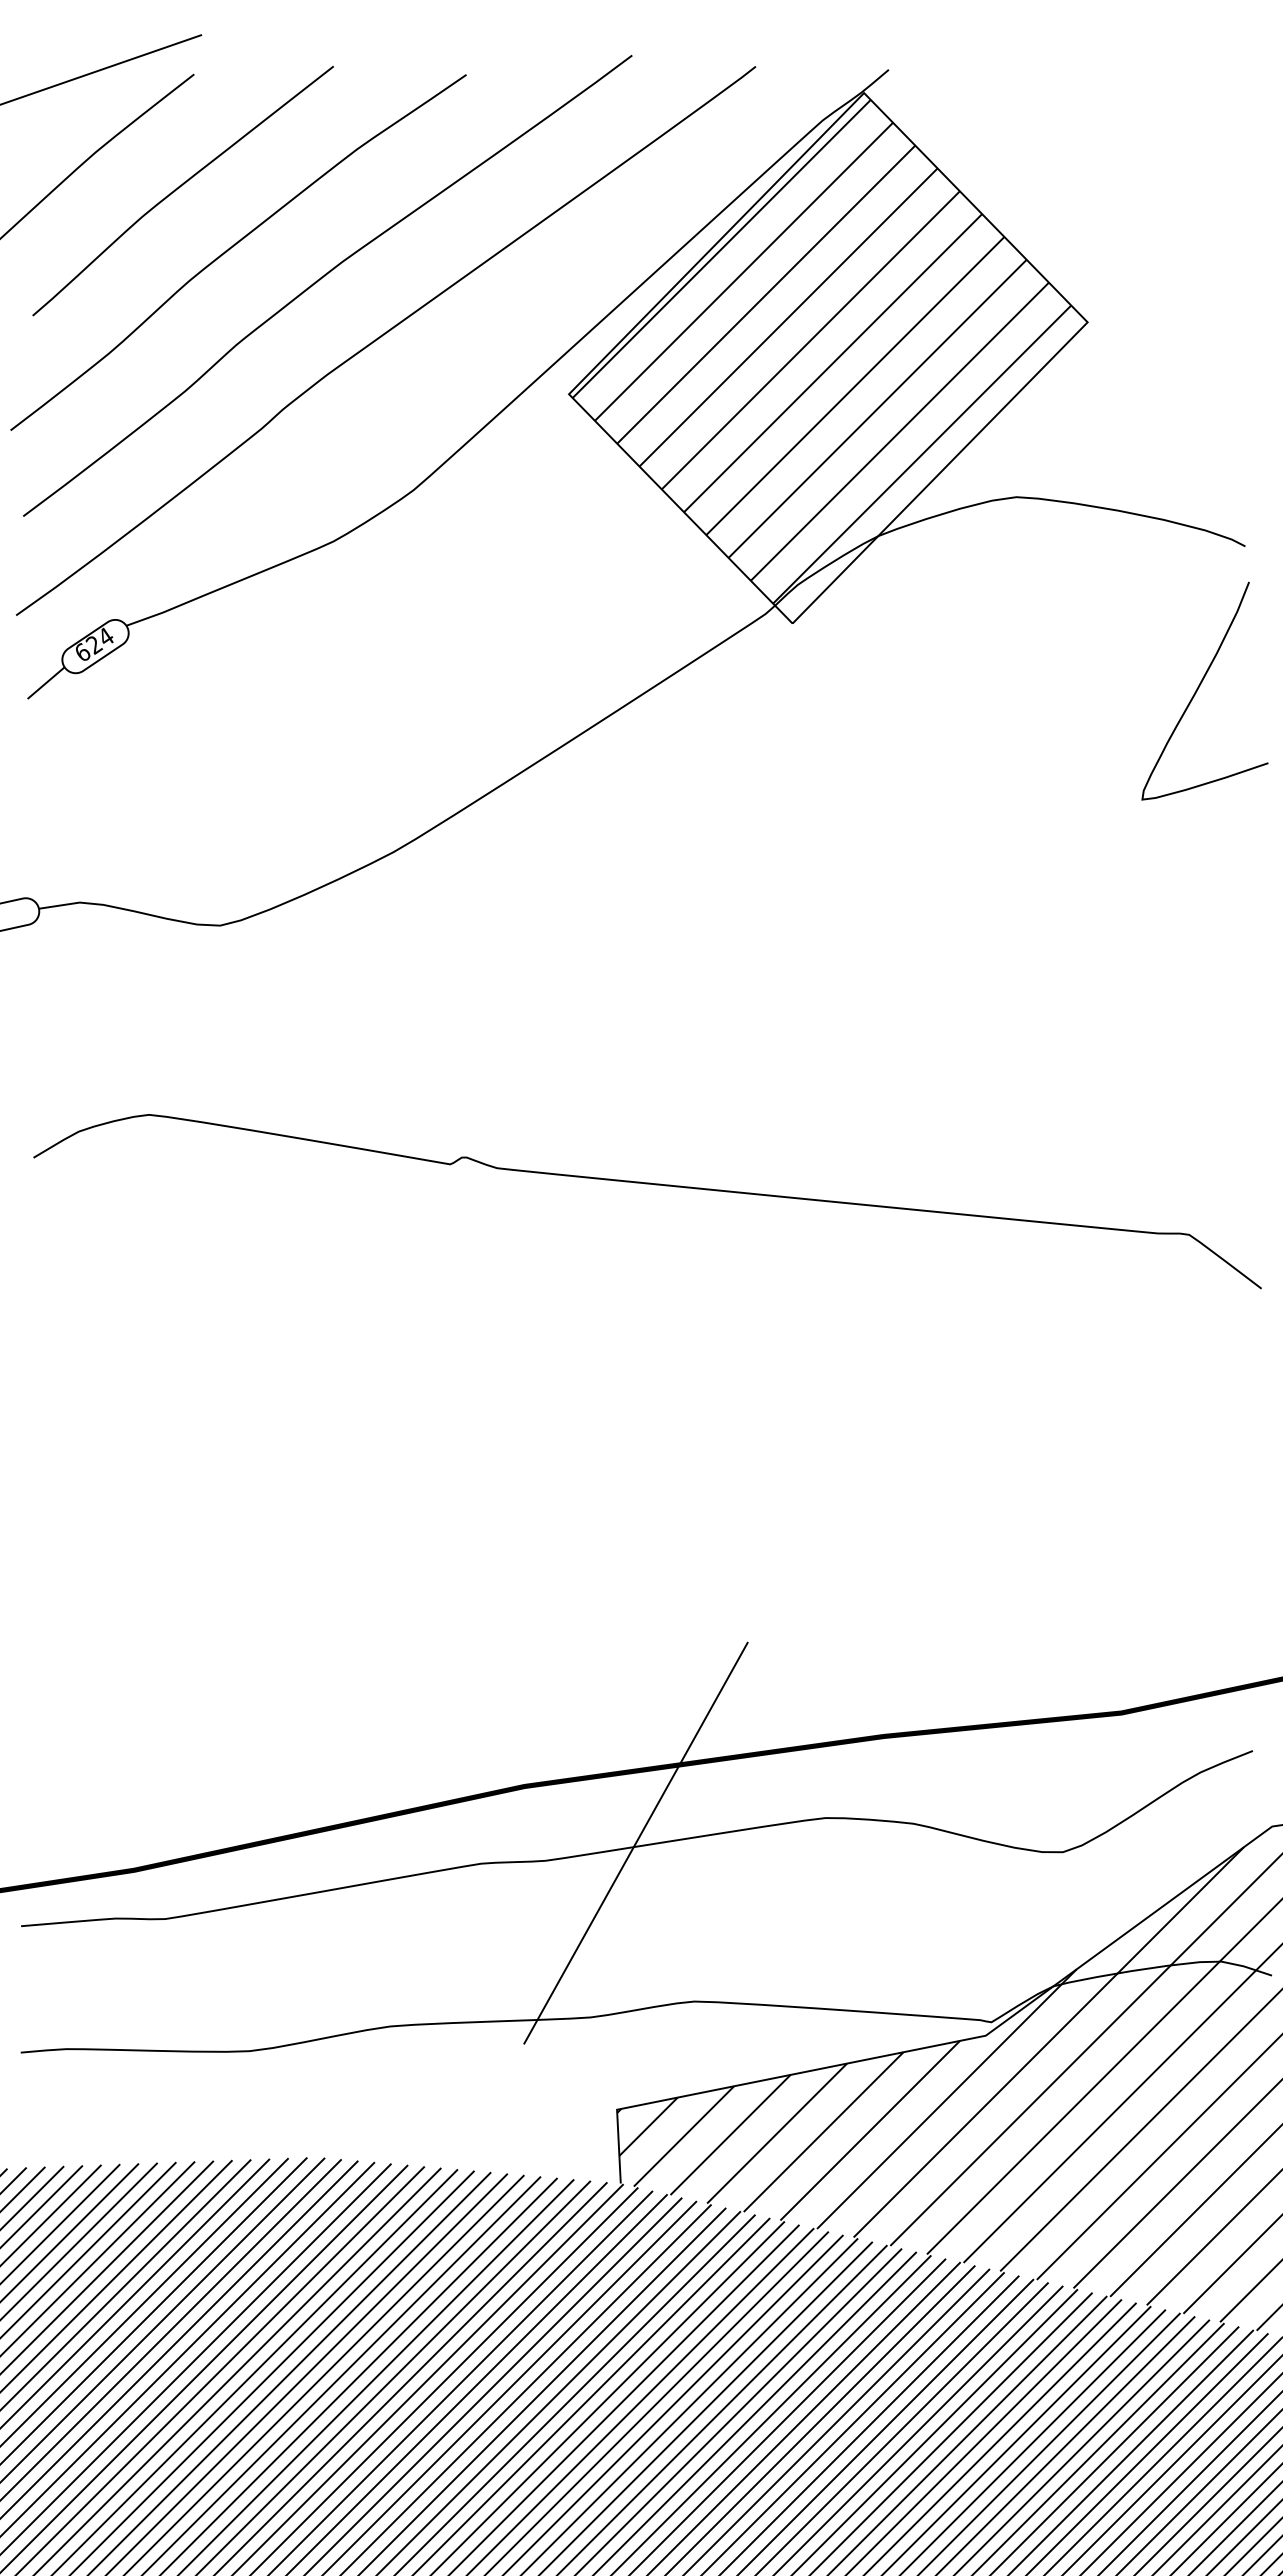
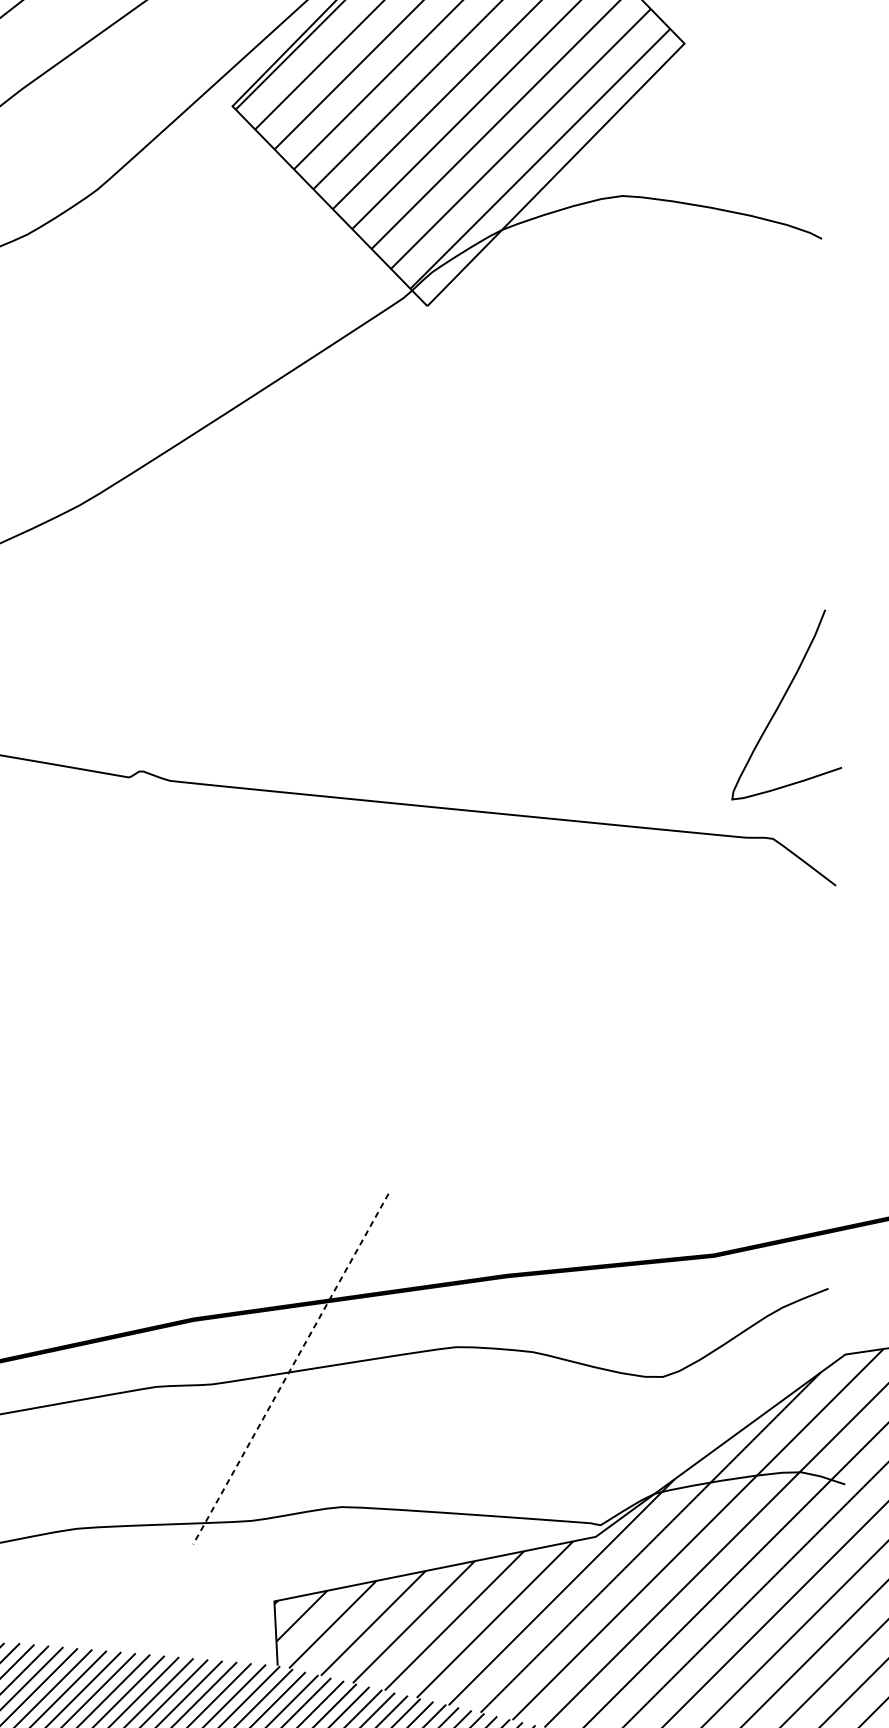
curve: (1199, 687) -> (782, 701), moved
line: (635, 1843) -> (290, 1369), solid -> dashed

